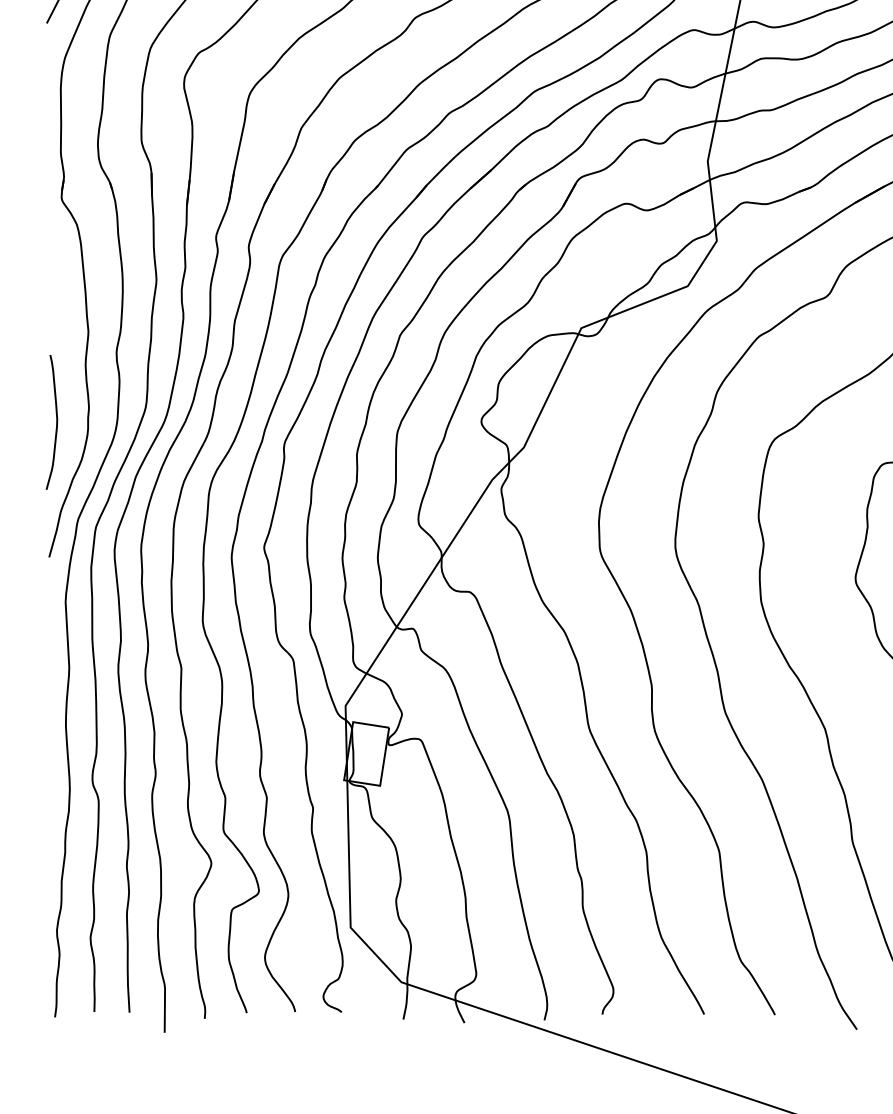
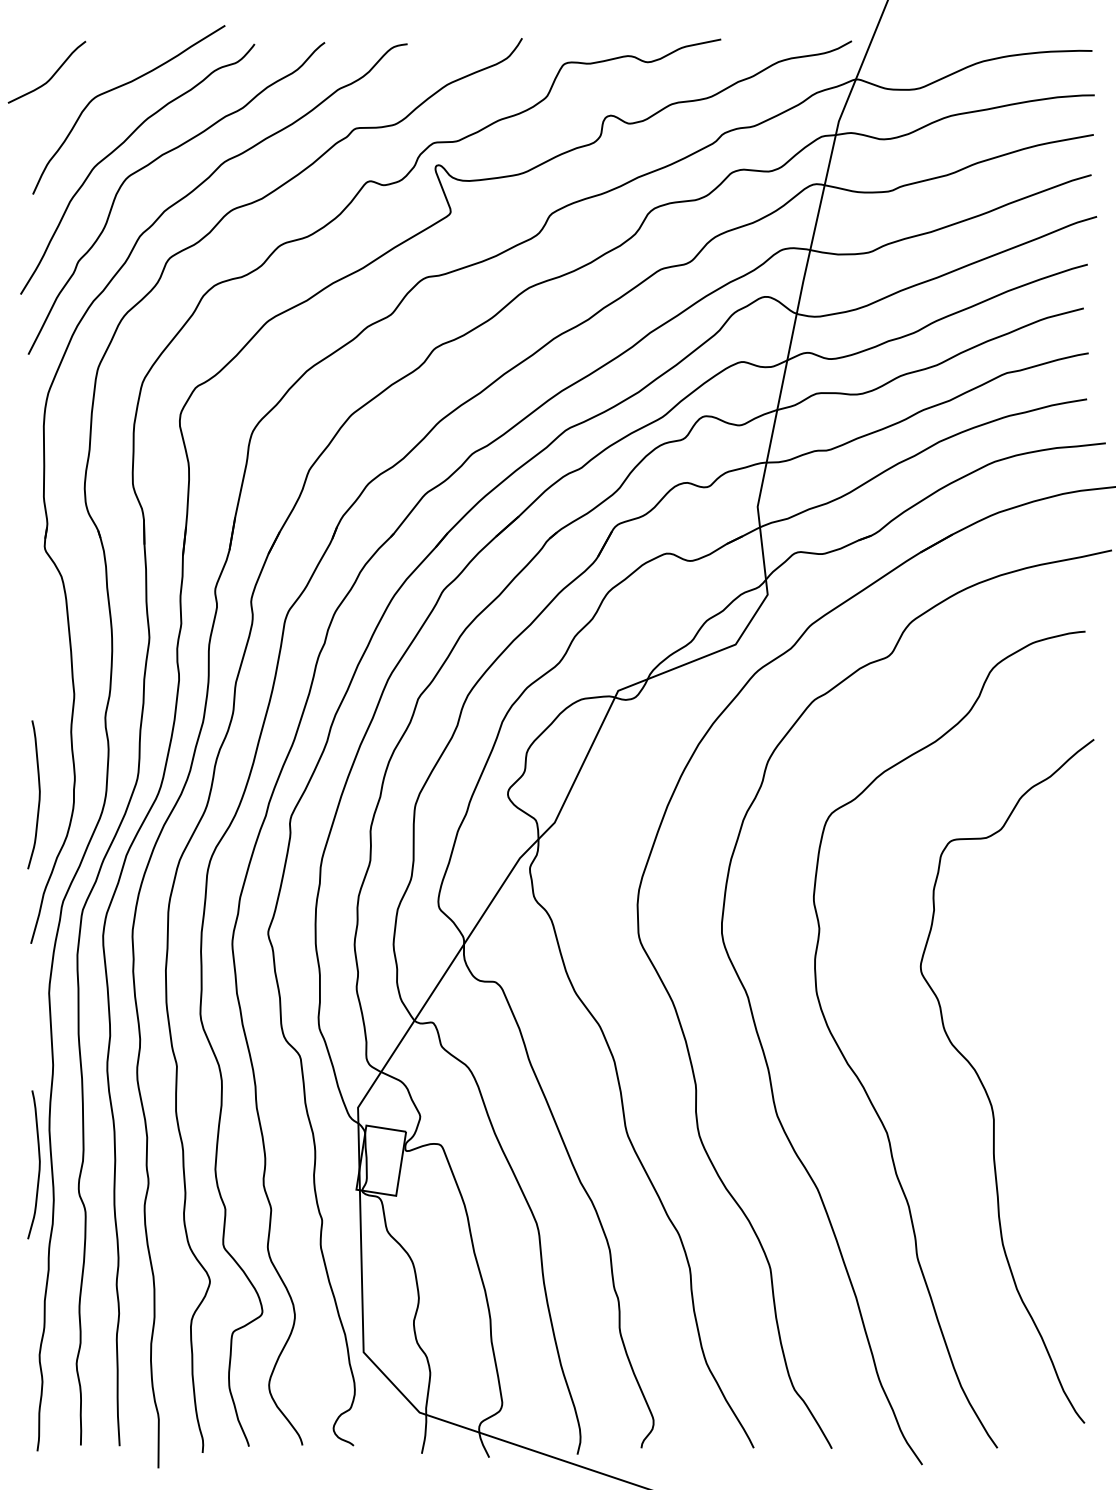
curve: (55, 757) -> (38, 1164), added

